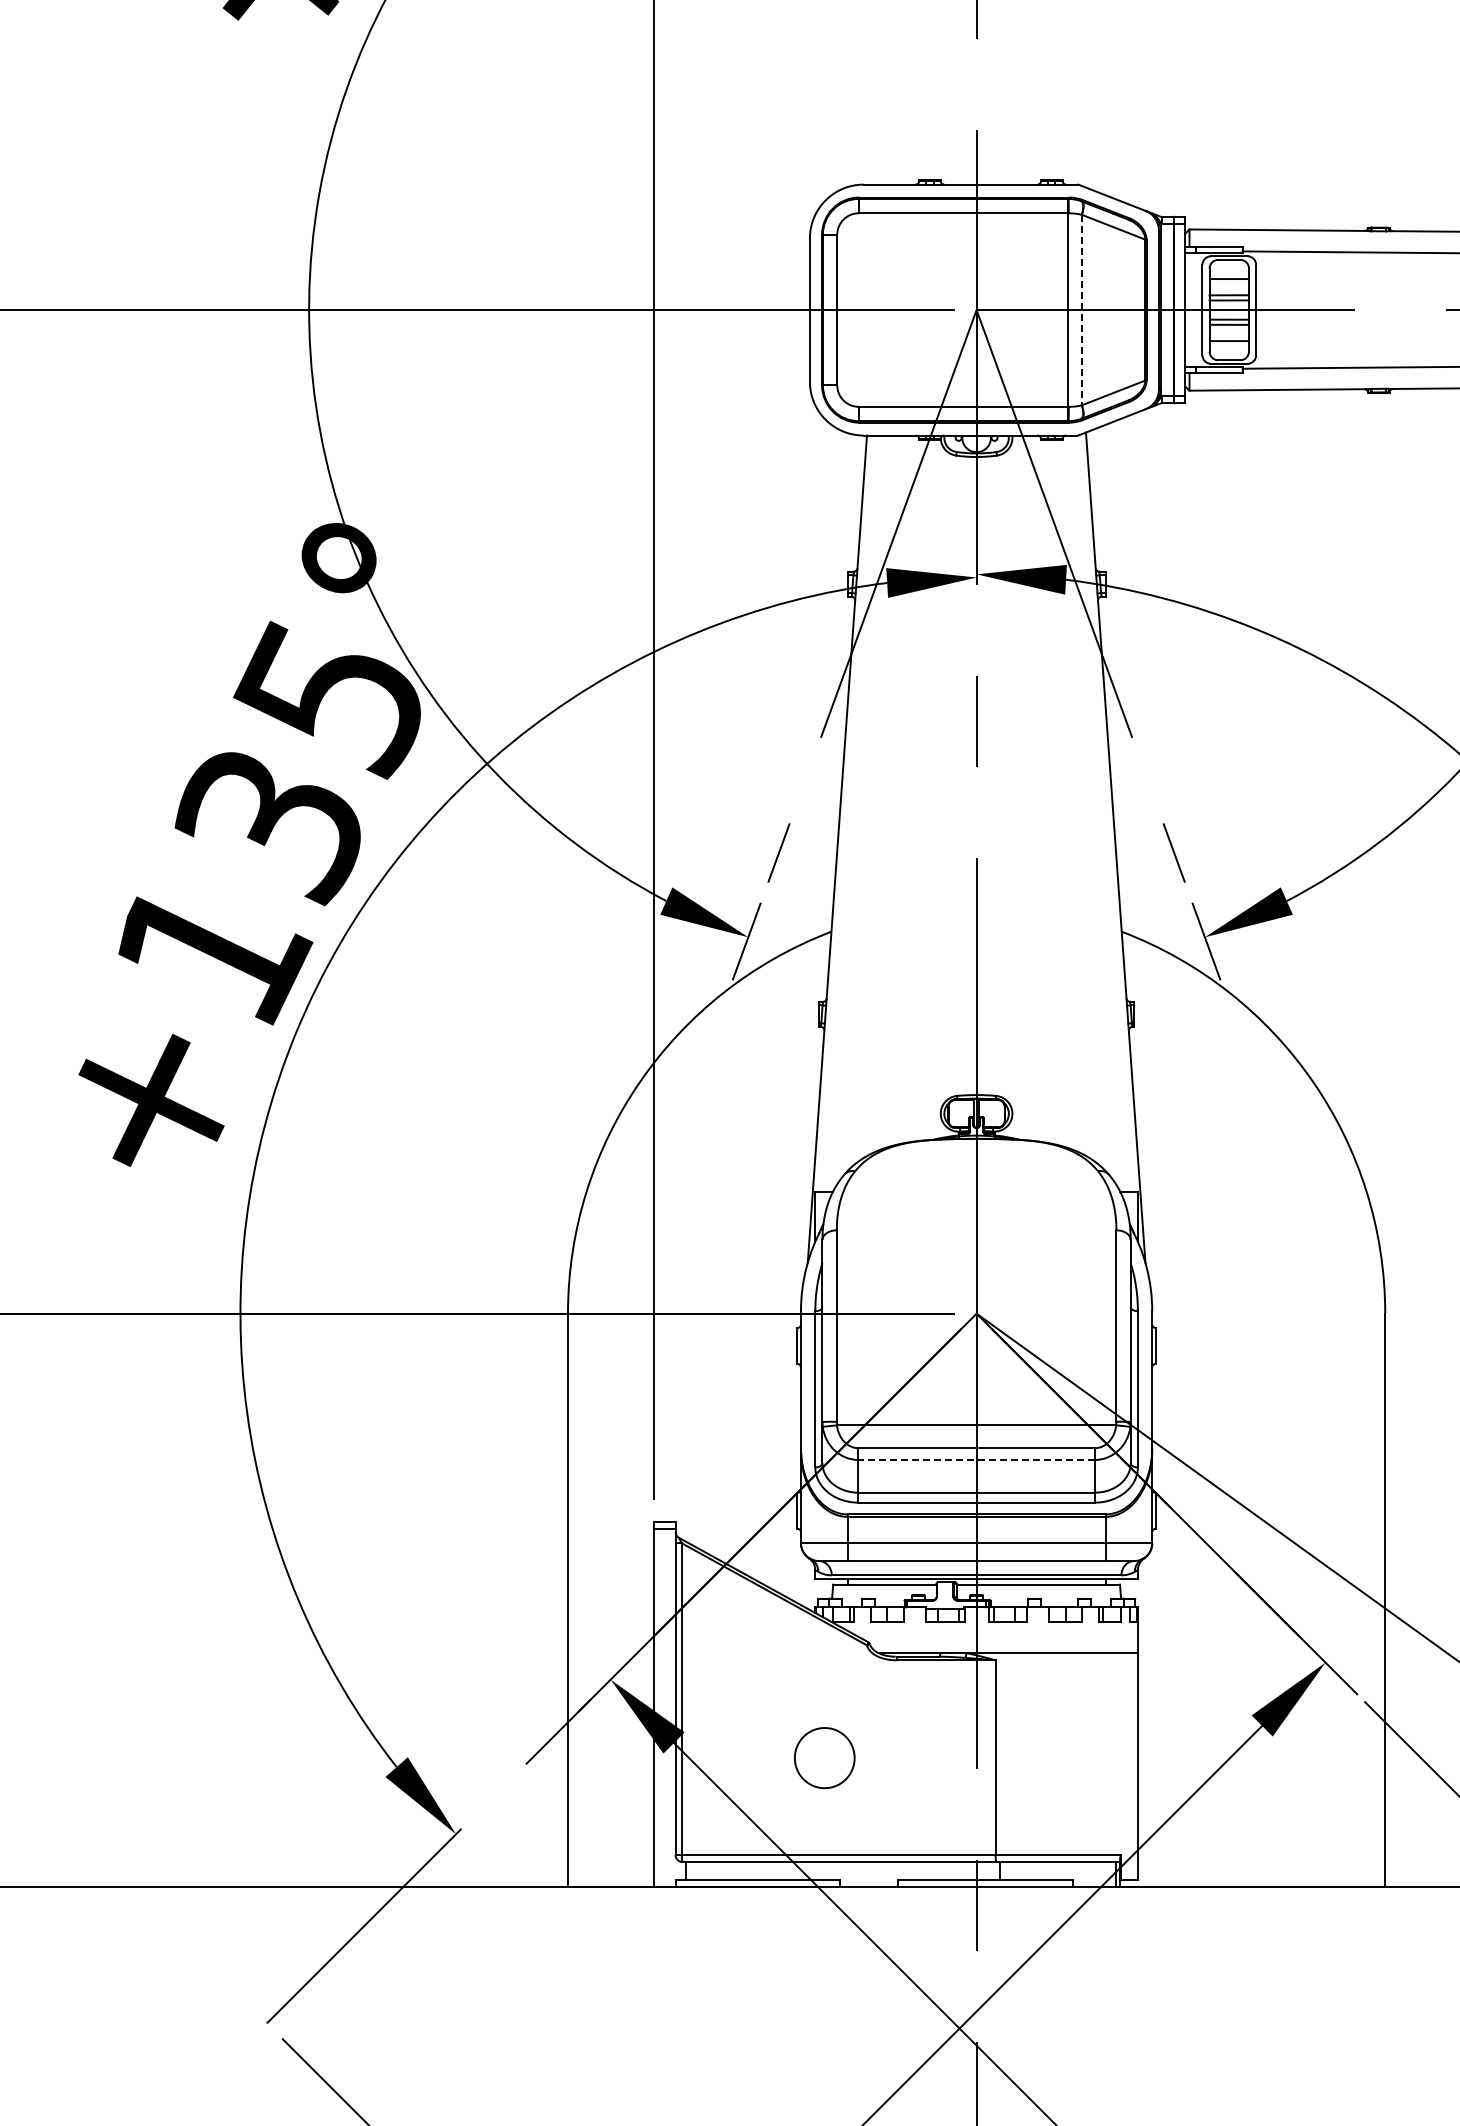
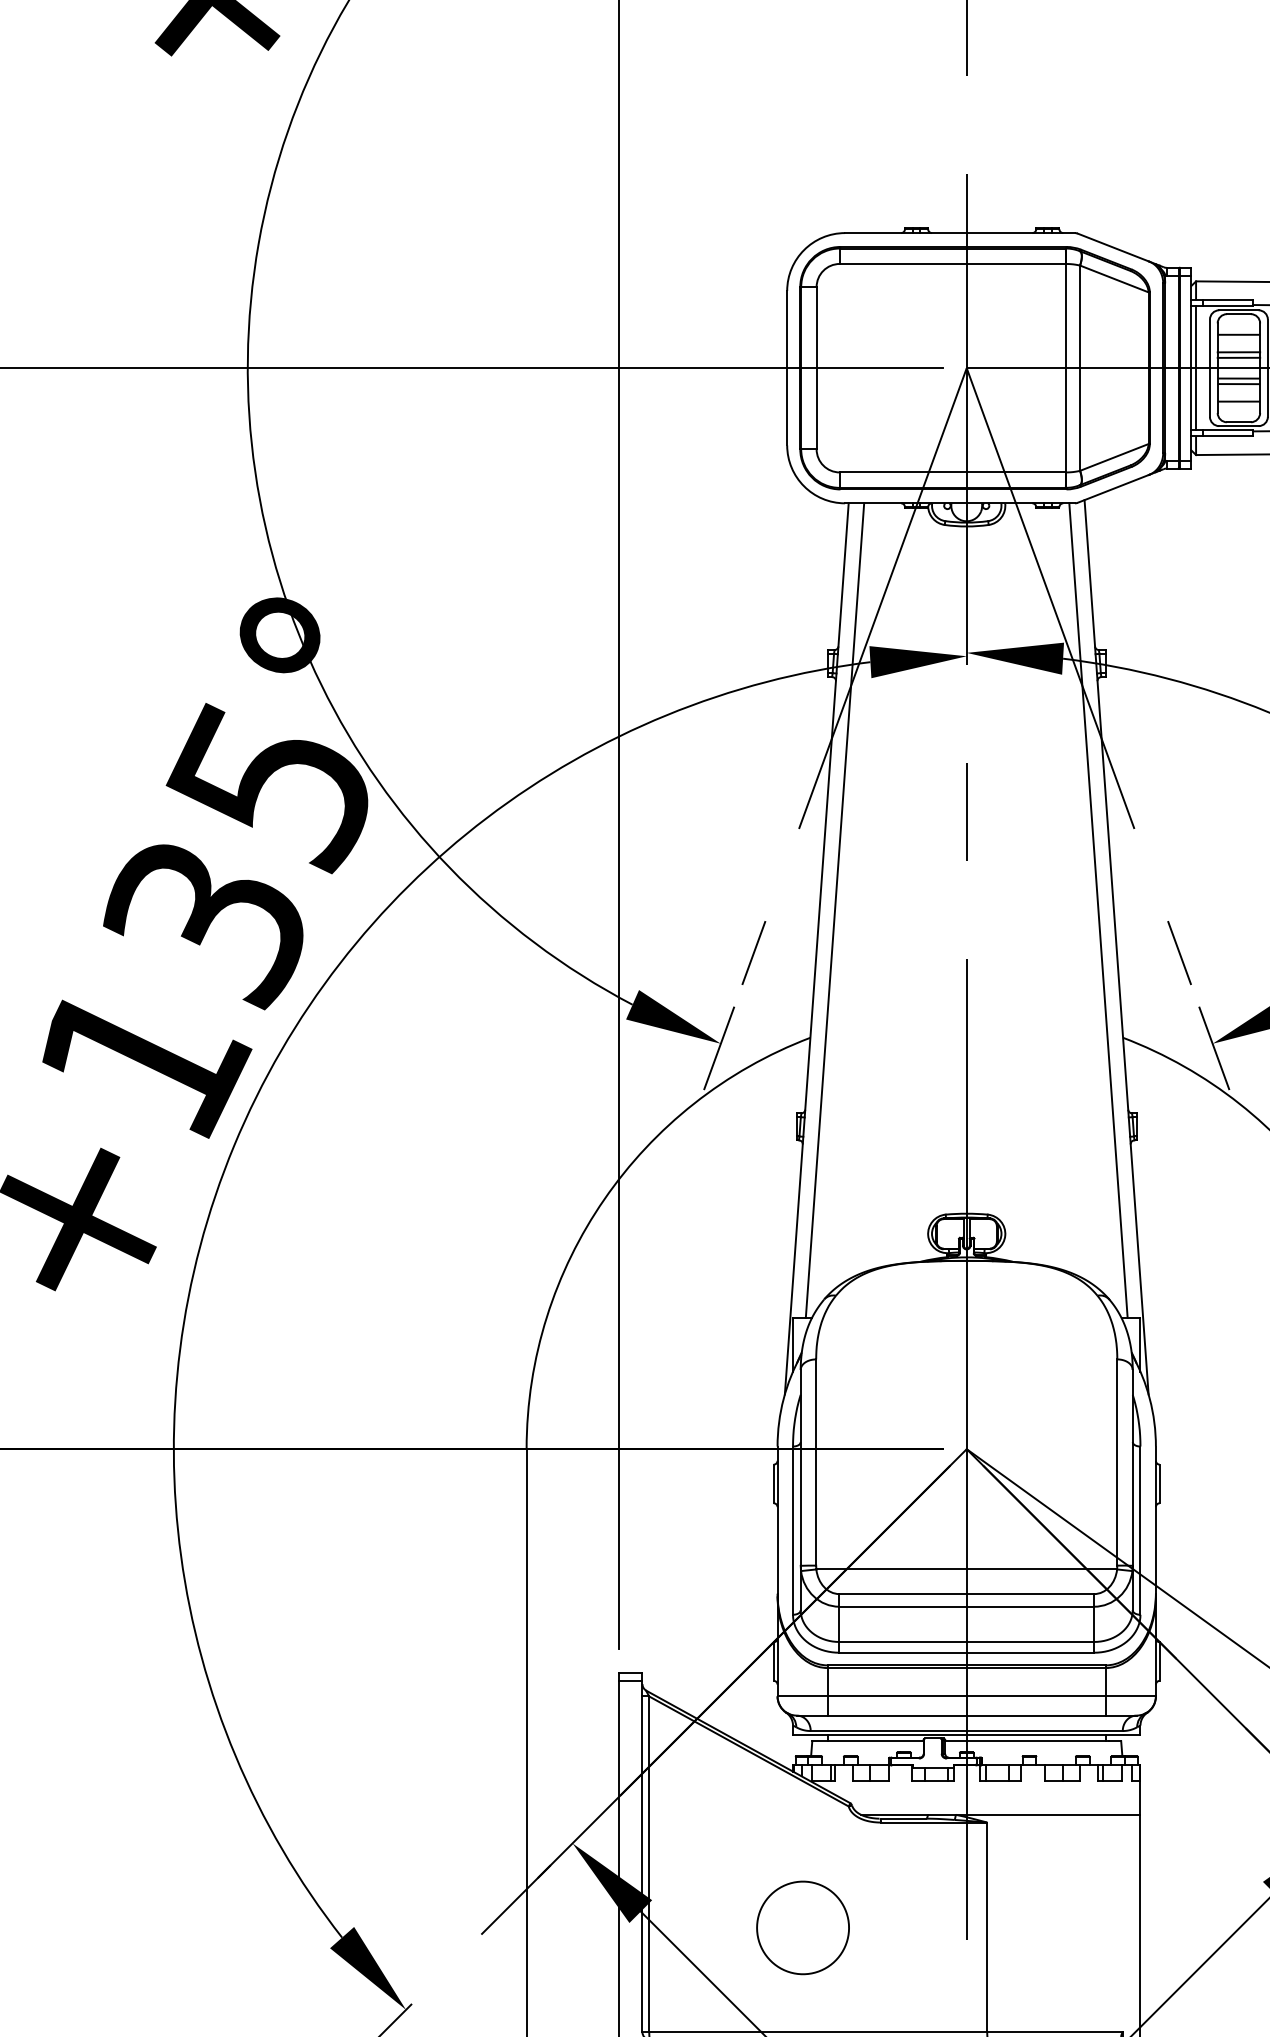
line: (1189, 309) -> (1196, 367), added
line: (1081, 310) -> (1079, 368), dashed -> solid
line: (854, 813) -> (835, 910), added
line: (1098, 813) -> (1098, 910), added
line: (976, 1459) -> (966, 1606), dashed -> solid
part: (824, 1757) -> (802, 1927), size x1.43

